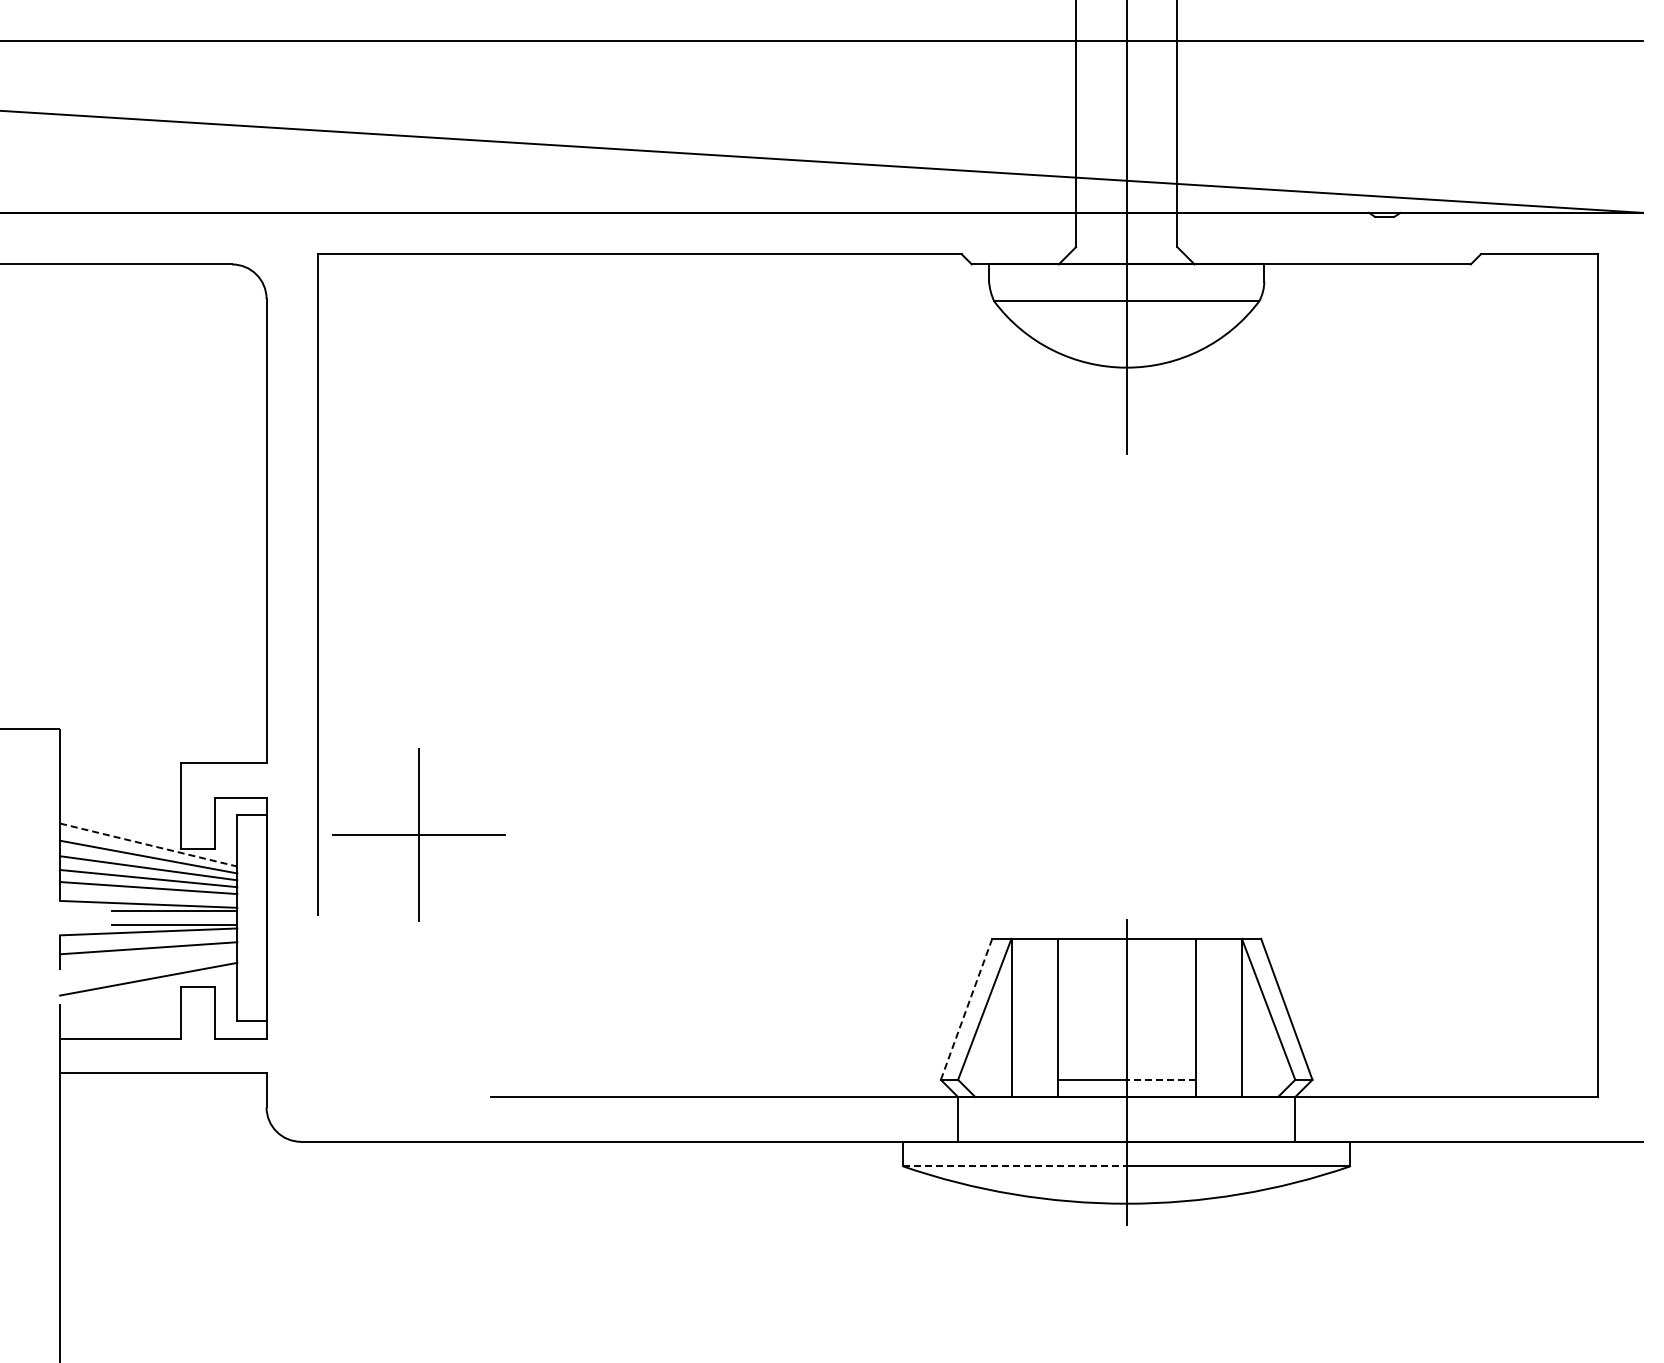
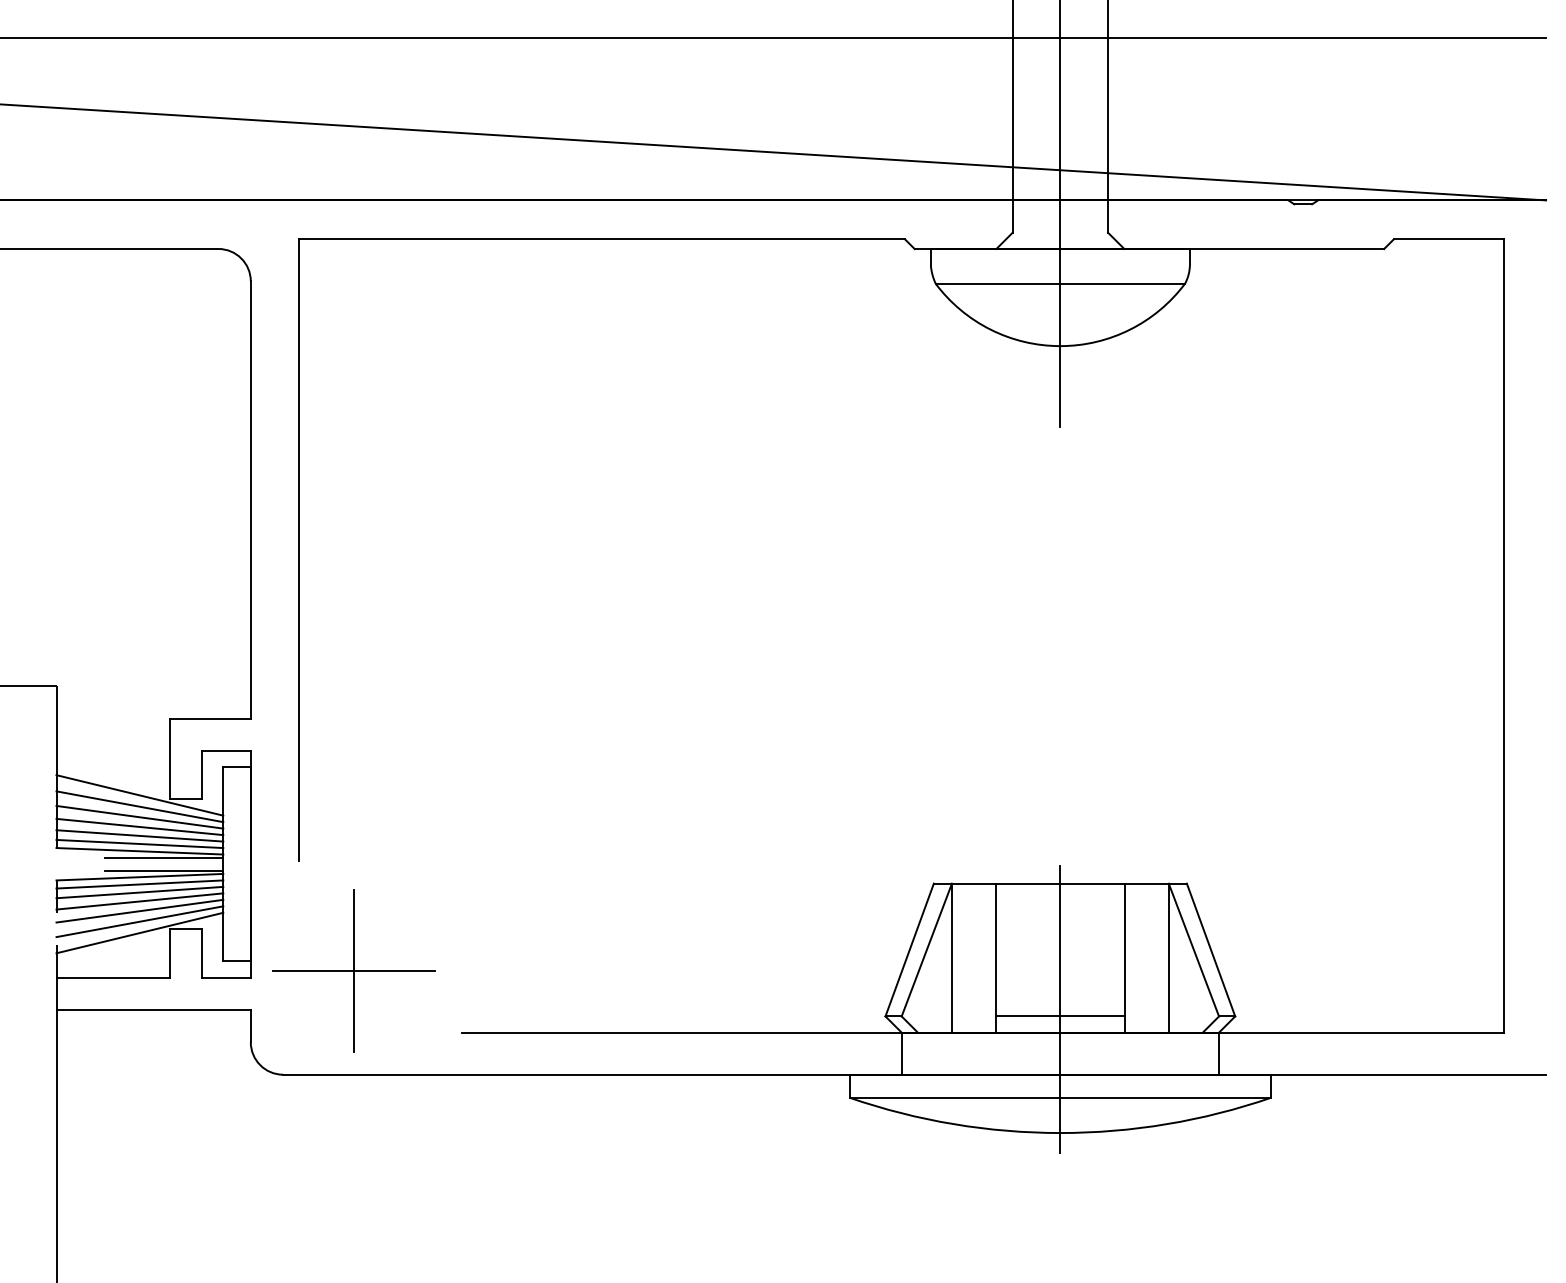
part: (418, 834) -> (354, 970), moved
line: (149, 845) -> (140, 795), dashed -> solid
line: (148, 896) -> (139, 843), added
line: (148, 939) -> (139, 884), added
line: (148, 957) -> (139, 901), added
line: (148, 968) -> (139, 911), added
line: (148, 990) -> (139, 932), added
line: (966, 1008) -> (909, 949), dashed -> solid
line: (1160, 1079) -> (1092, 1016), dashed -> solid
line: (1014, 1166) -> (954, 1097), dashed -> solid

